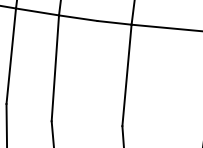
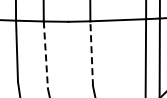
line: (54, 68) -> (45, 55), solid -> dashed
line: (126, 75) -> (91, 53), solid -> dashed

